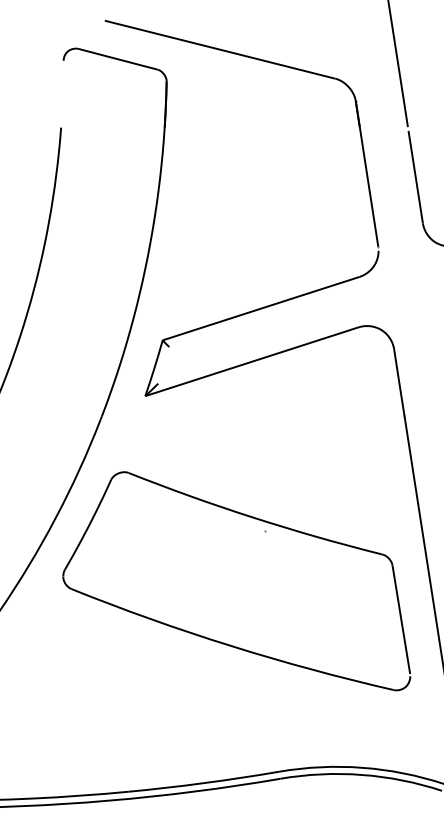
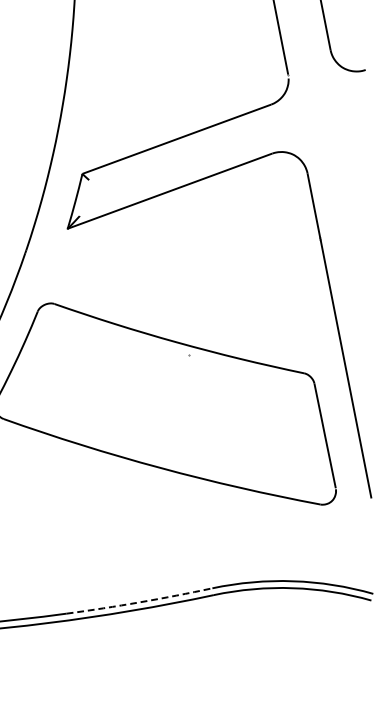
arc: (203, 783) -> (139, 602), solid -> dashed

